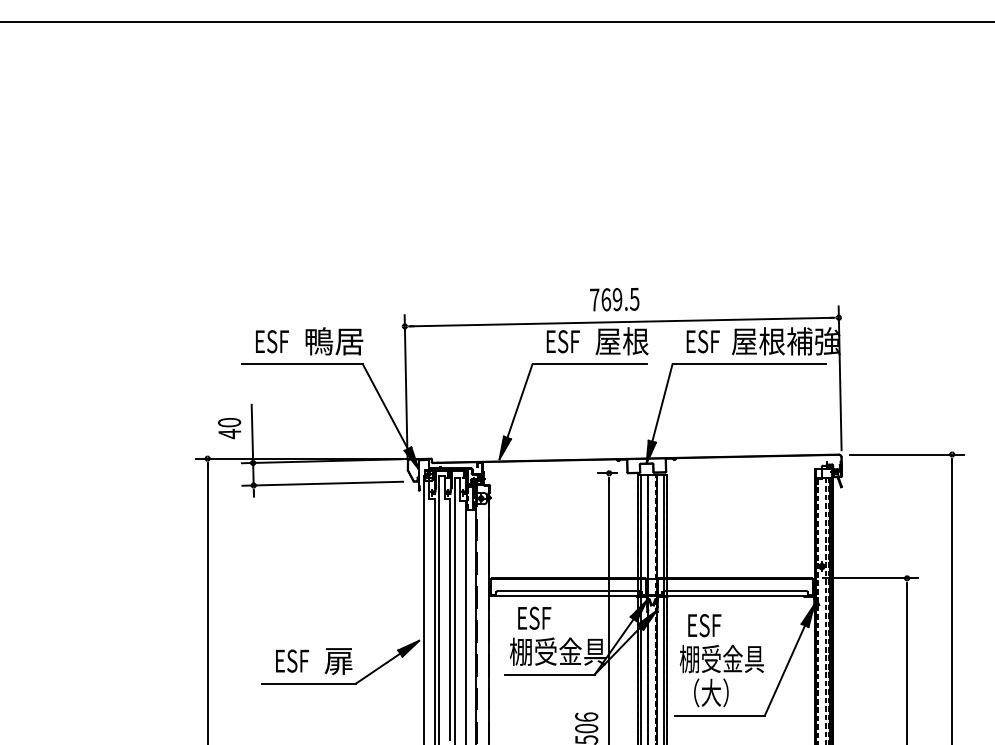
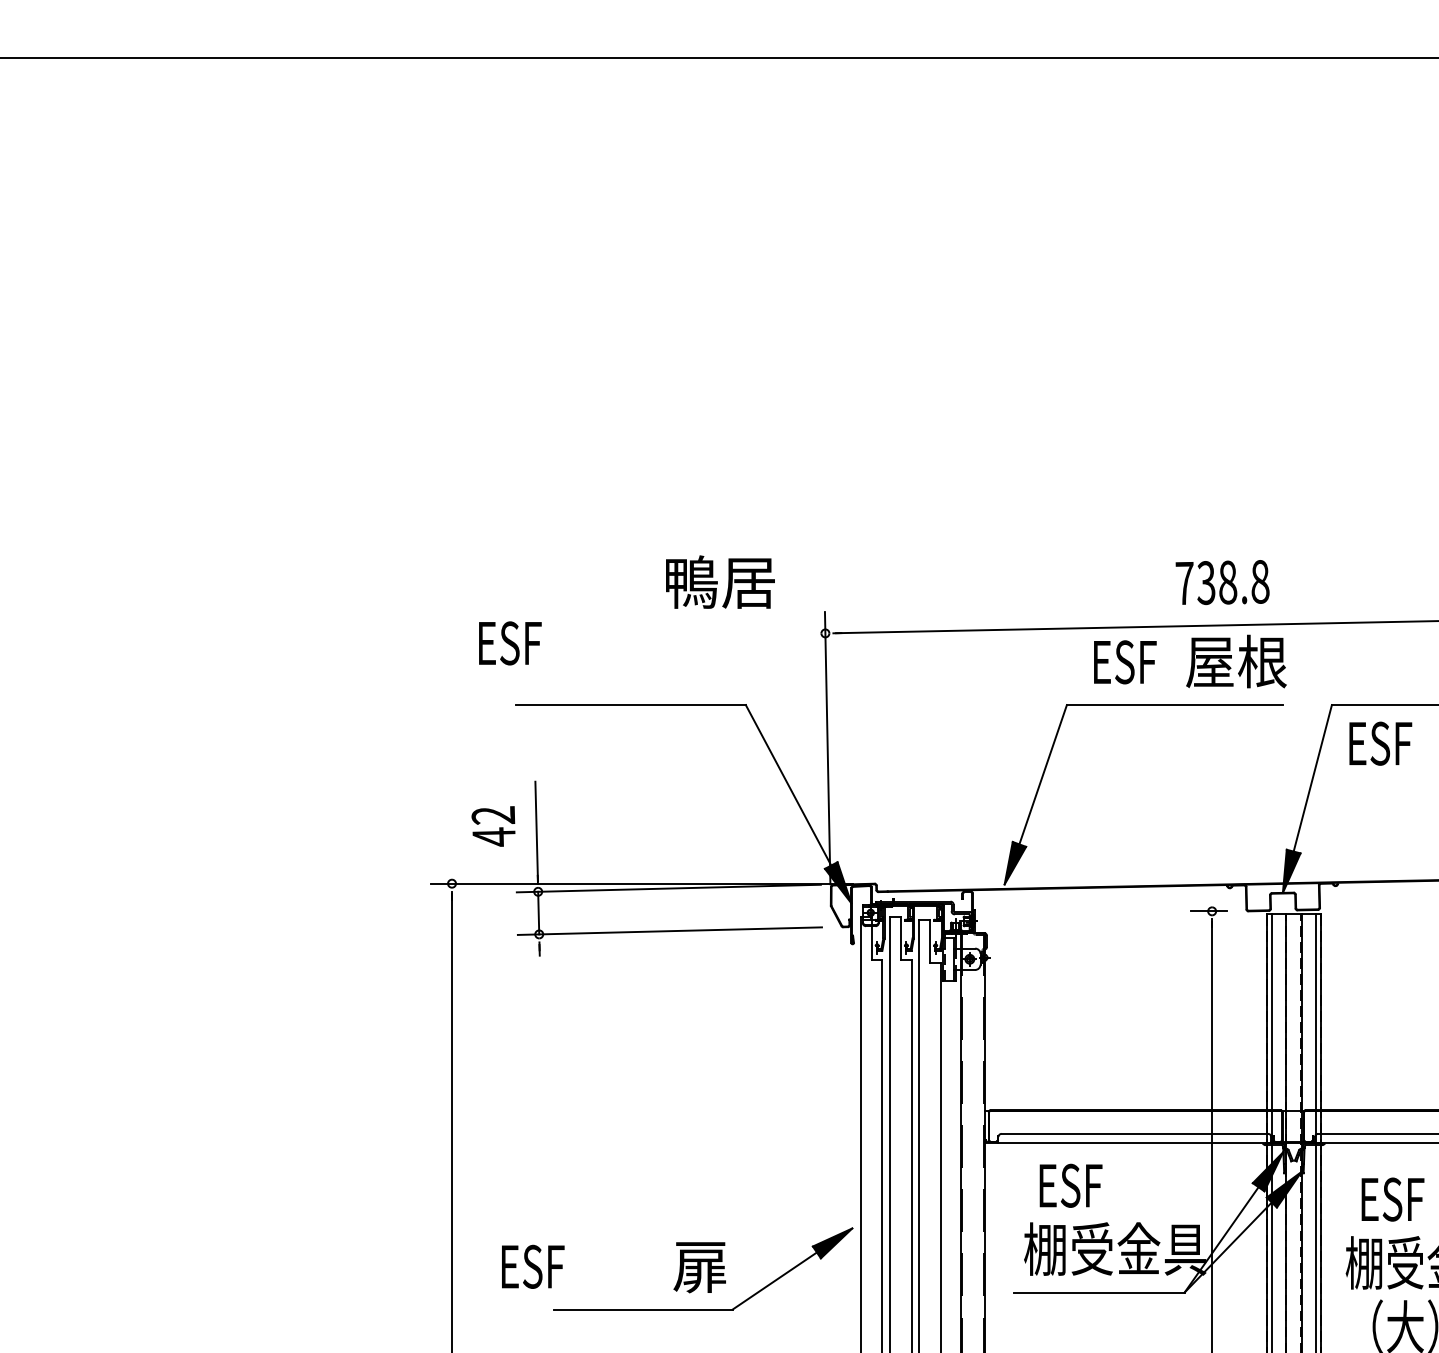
text: (620, 299) -> (1233, 582), 769.5 -> 738.8
text: (272, 341) -> (510, 642), moved
text: (334, 341) -> (720, 582), moved
text: (702, 341) -> (1379, 743), moved
text: (229, 422) -> (493, 815), 40 -> 42
text: (292, 660) -> (533, 1265), moved

